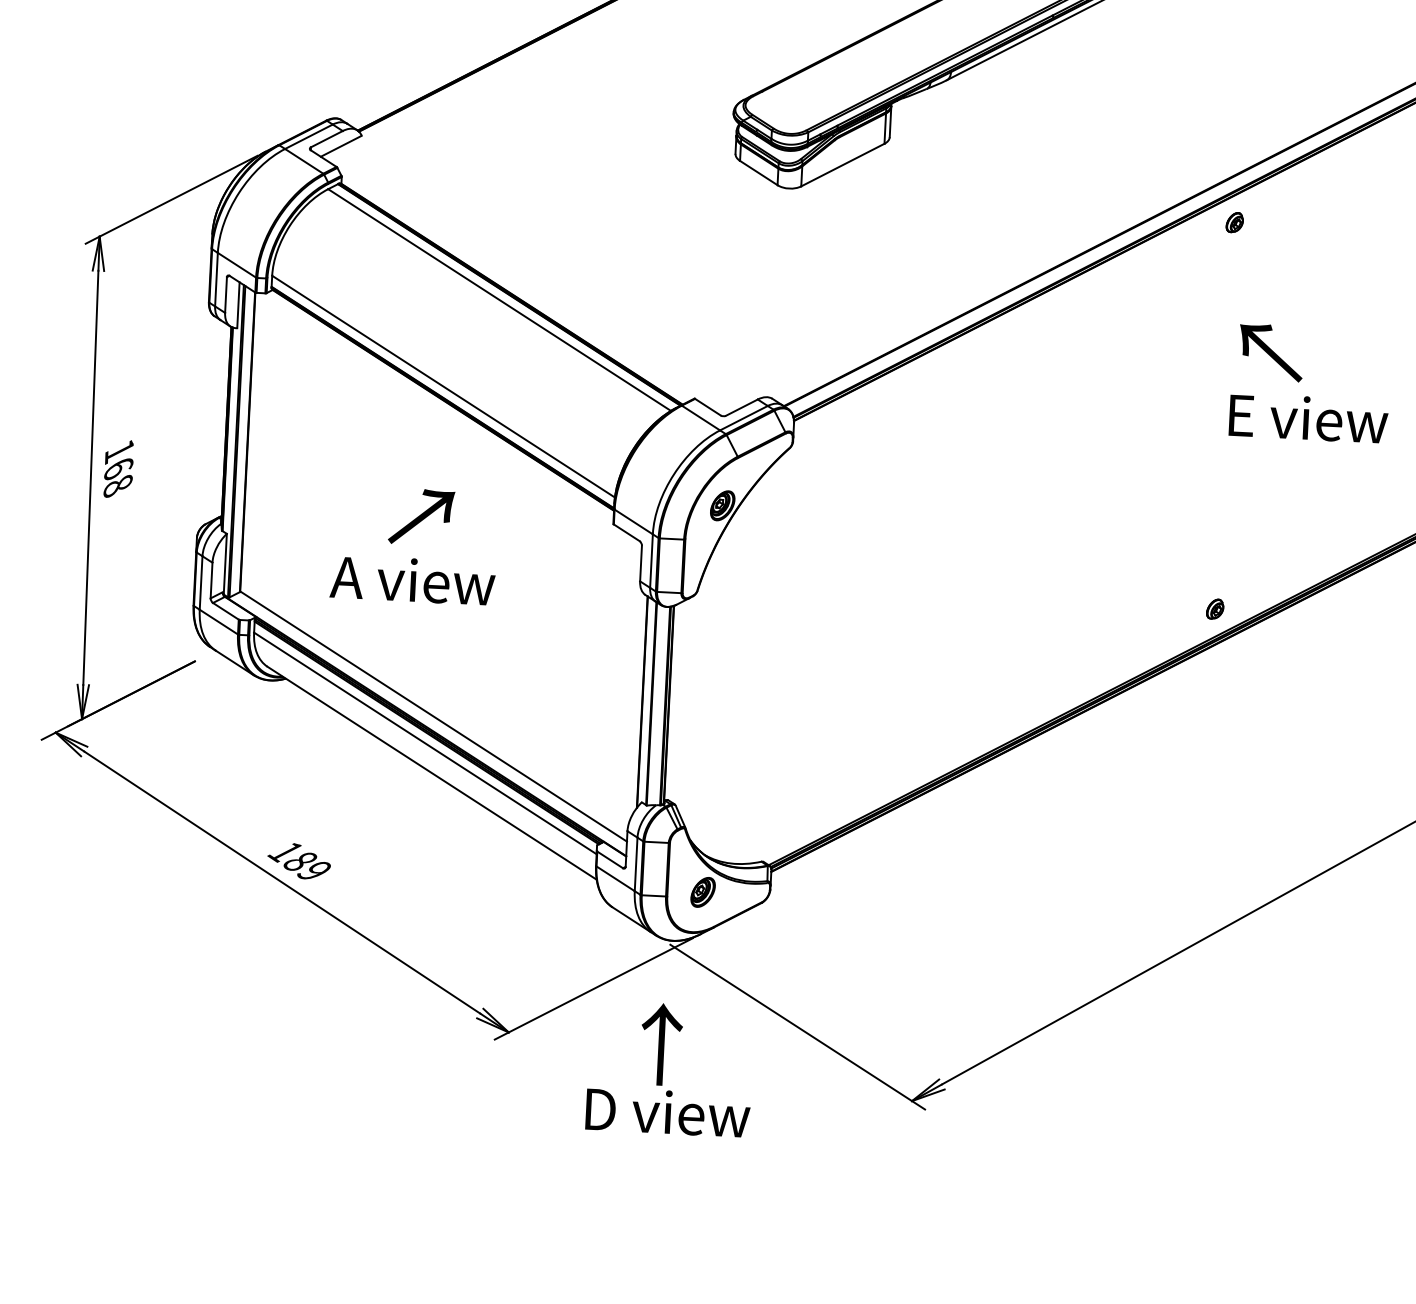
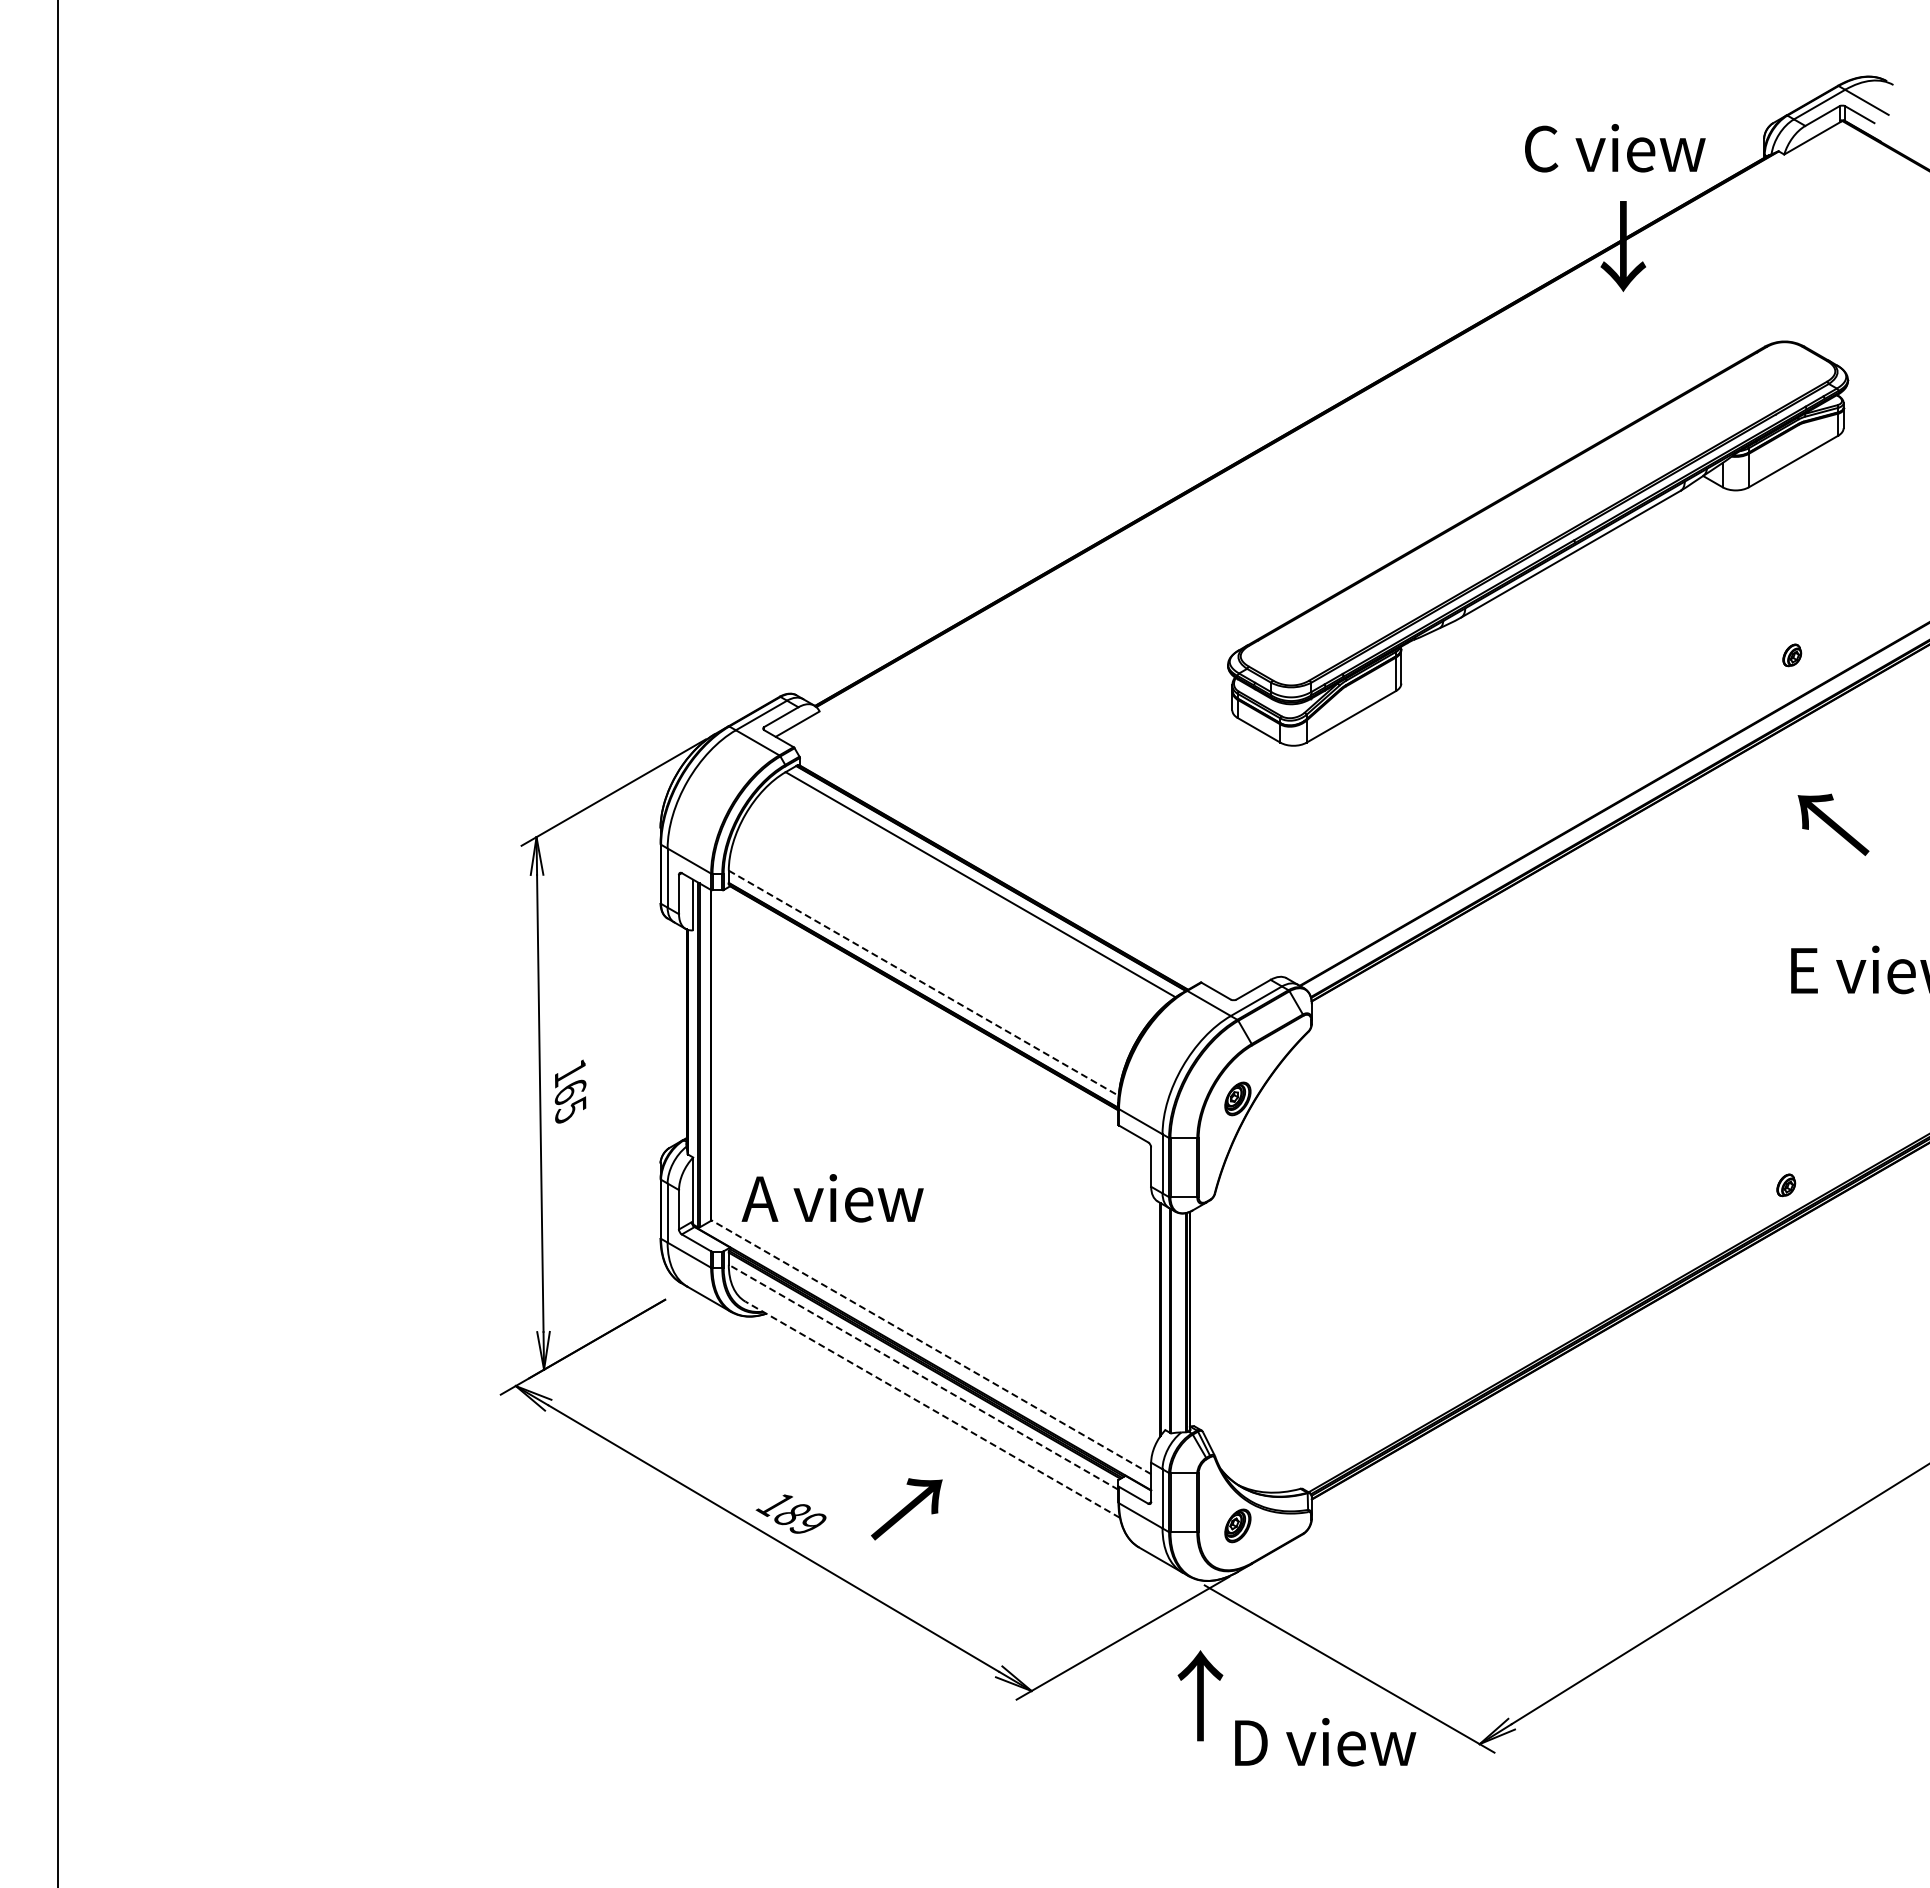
part: (1235, 222) -> (1792, 655), moved
text: (1271, 352) -> (1833, 824), moved
line: (444, 386) -> (924, 983), solid -> dashed
text: (117, 485) -> (570, 1110), 168 -> 165
text: (421, 517) -> (906, 1509), moved
text: (412, 580) -> (832, 1198), moved
line: (433, 715) -> (930, 1346), solid -> dashed
line: (425, 743) -> (923, 1377), solid -> dashed
line: (431, 772) -> (932, 1409), solid -> dashed
text: (667, 1112) -> (1325, 1742), moved

